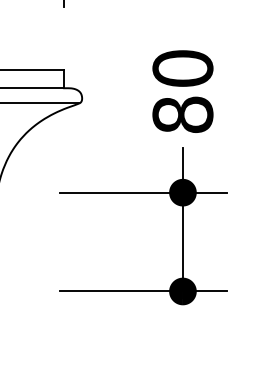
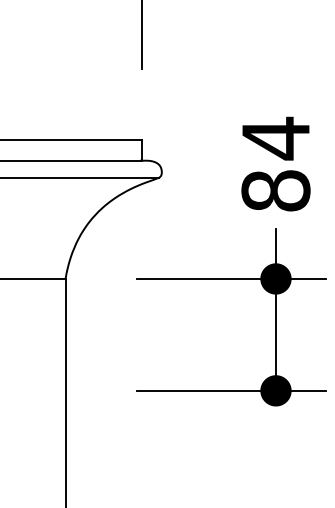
text: (182, 68) -> (275, 138), 80 -> 84

